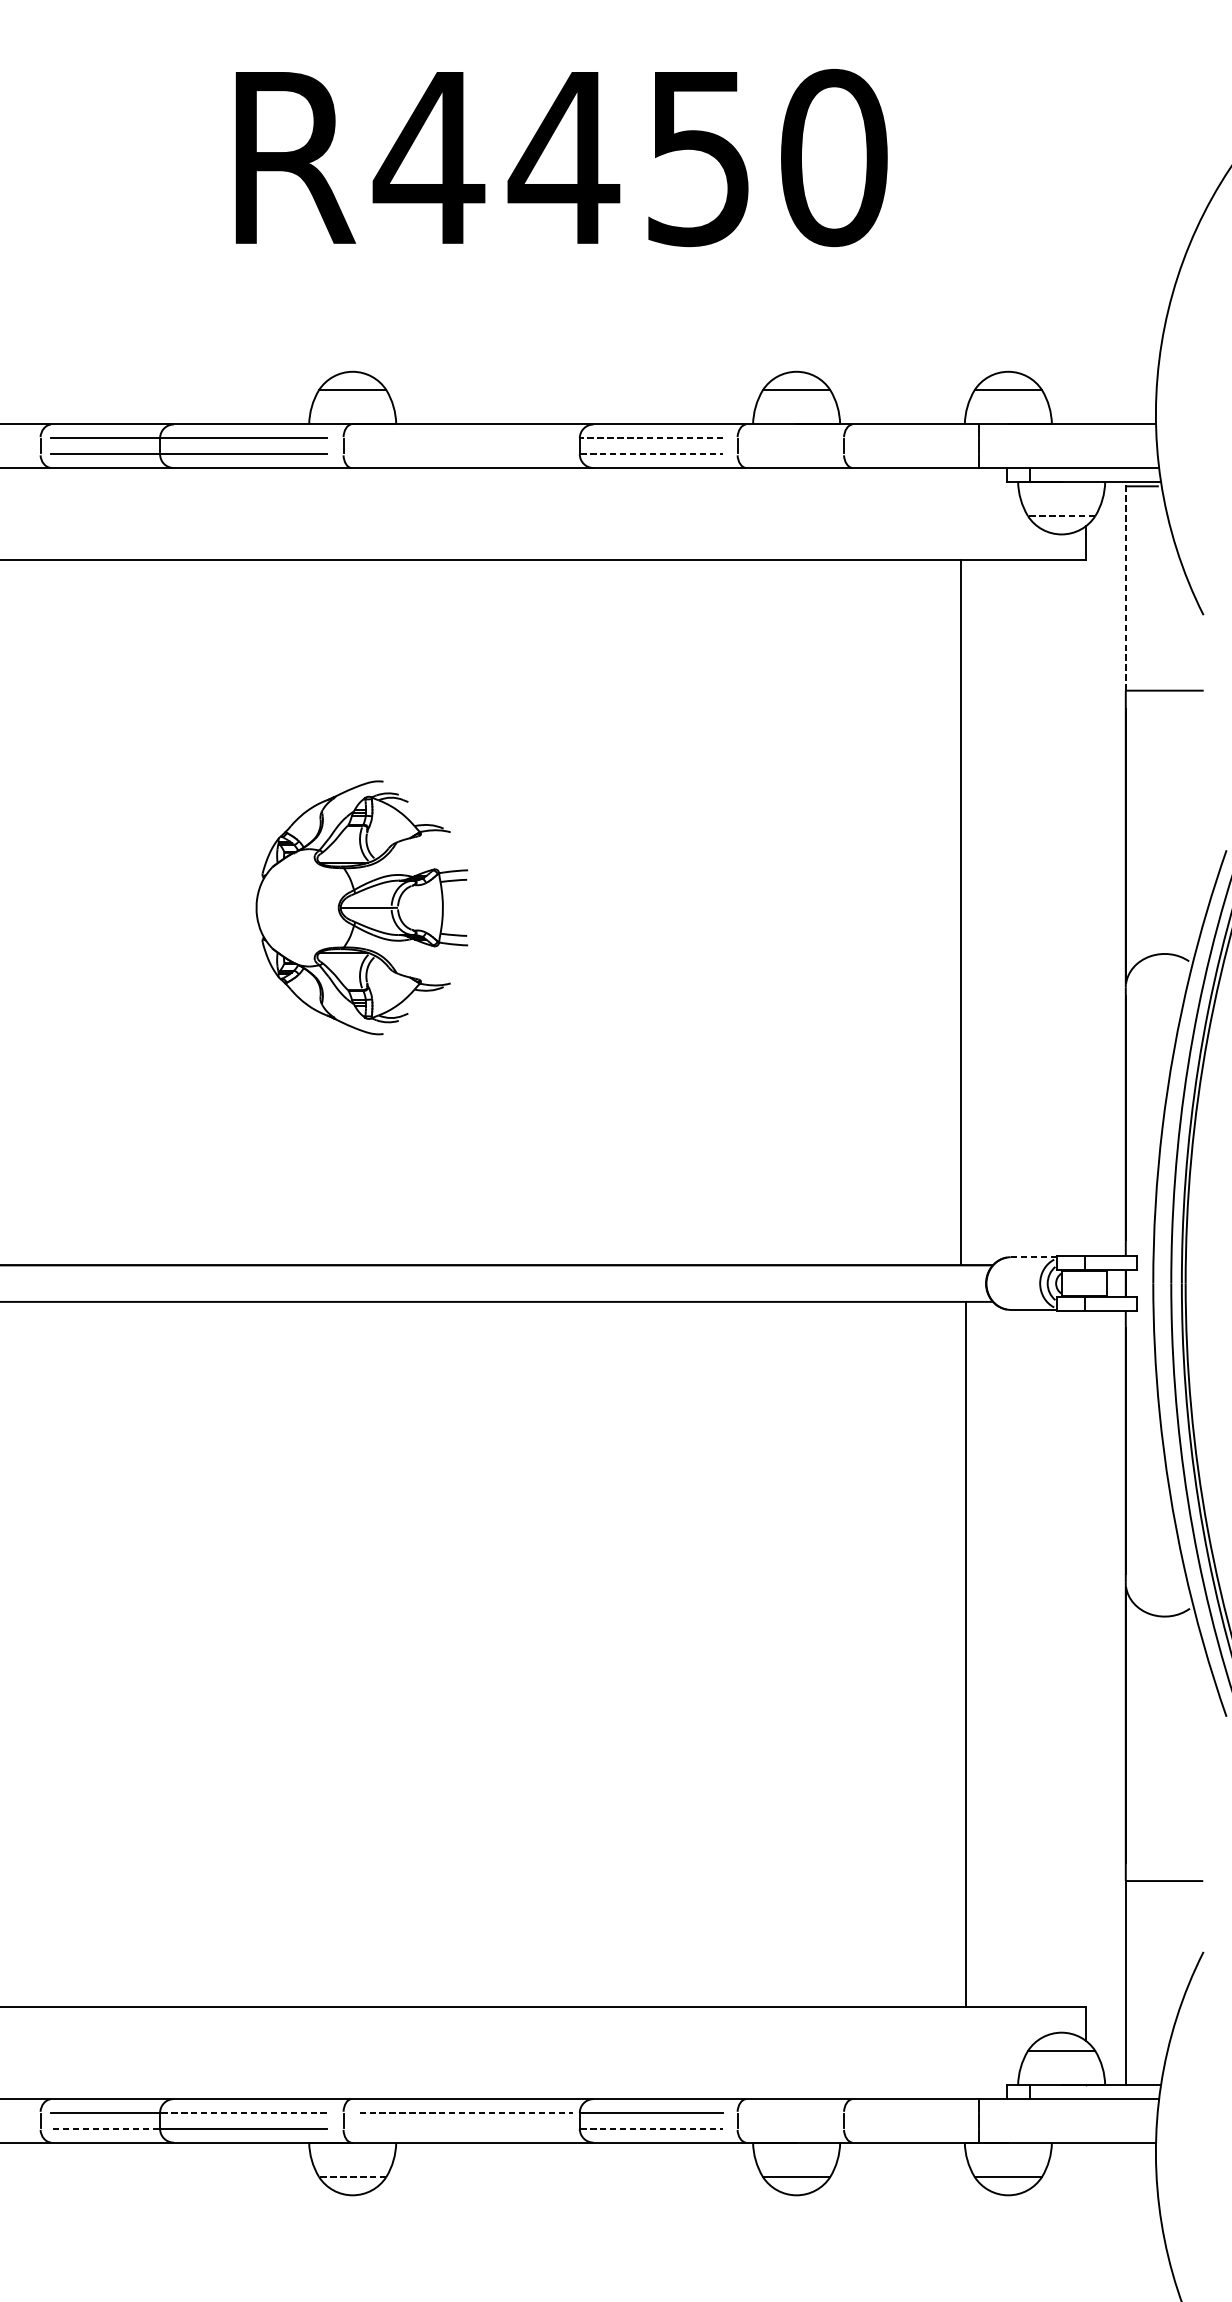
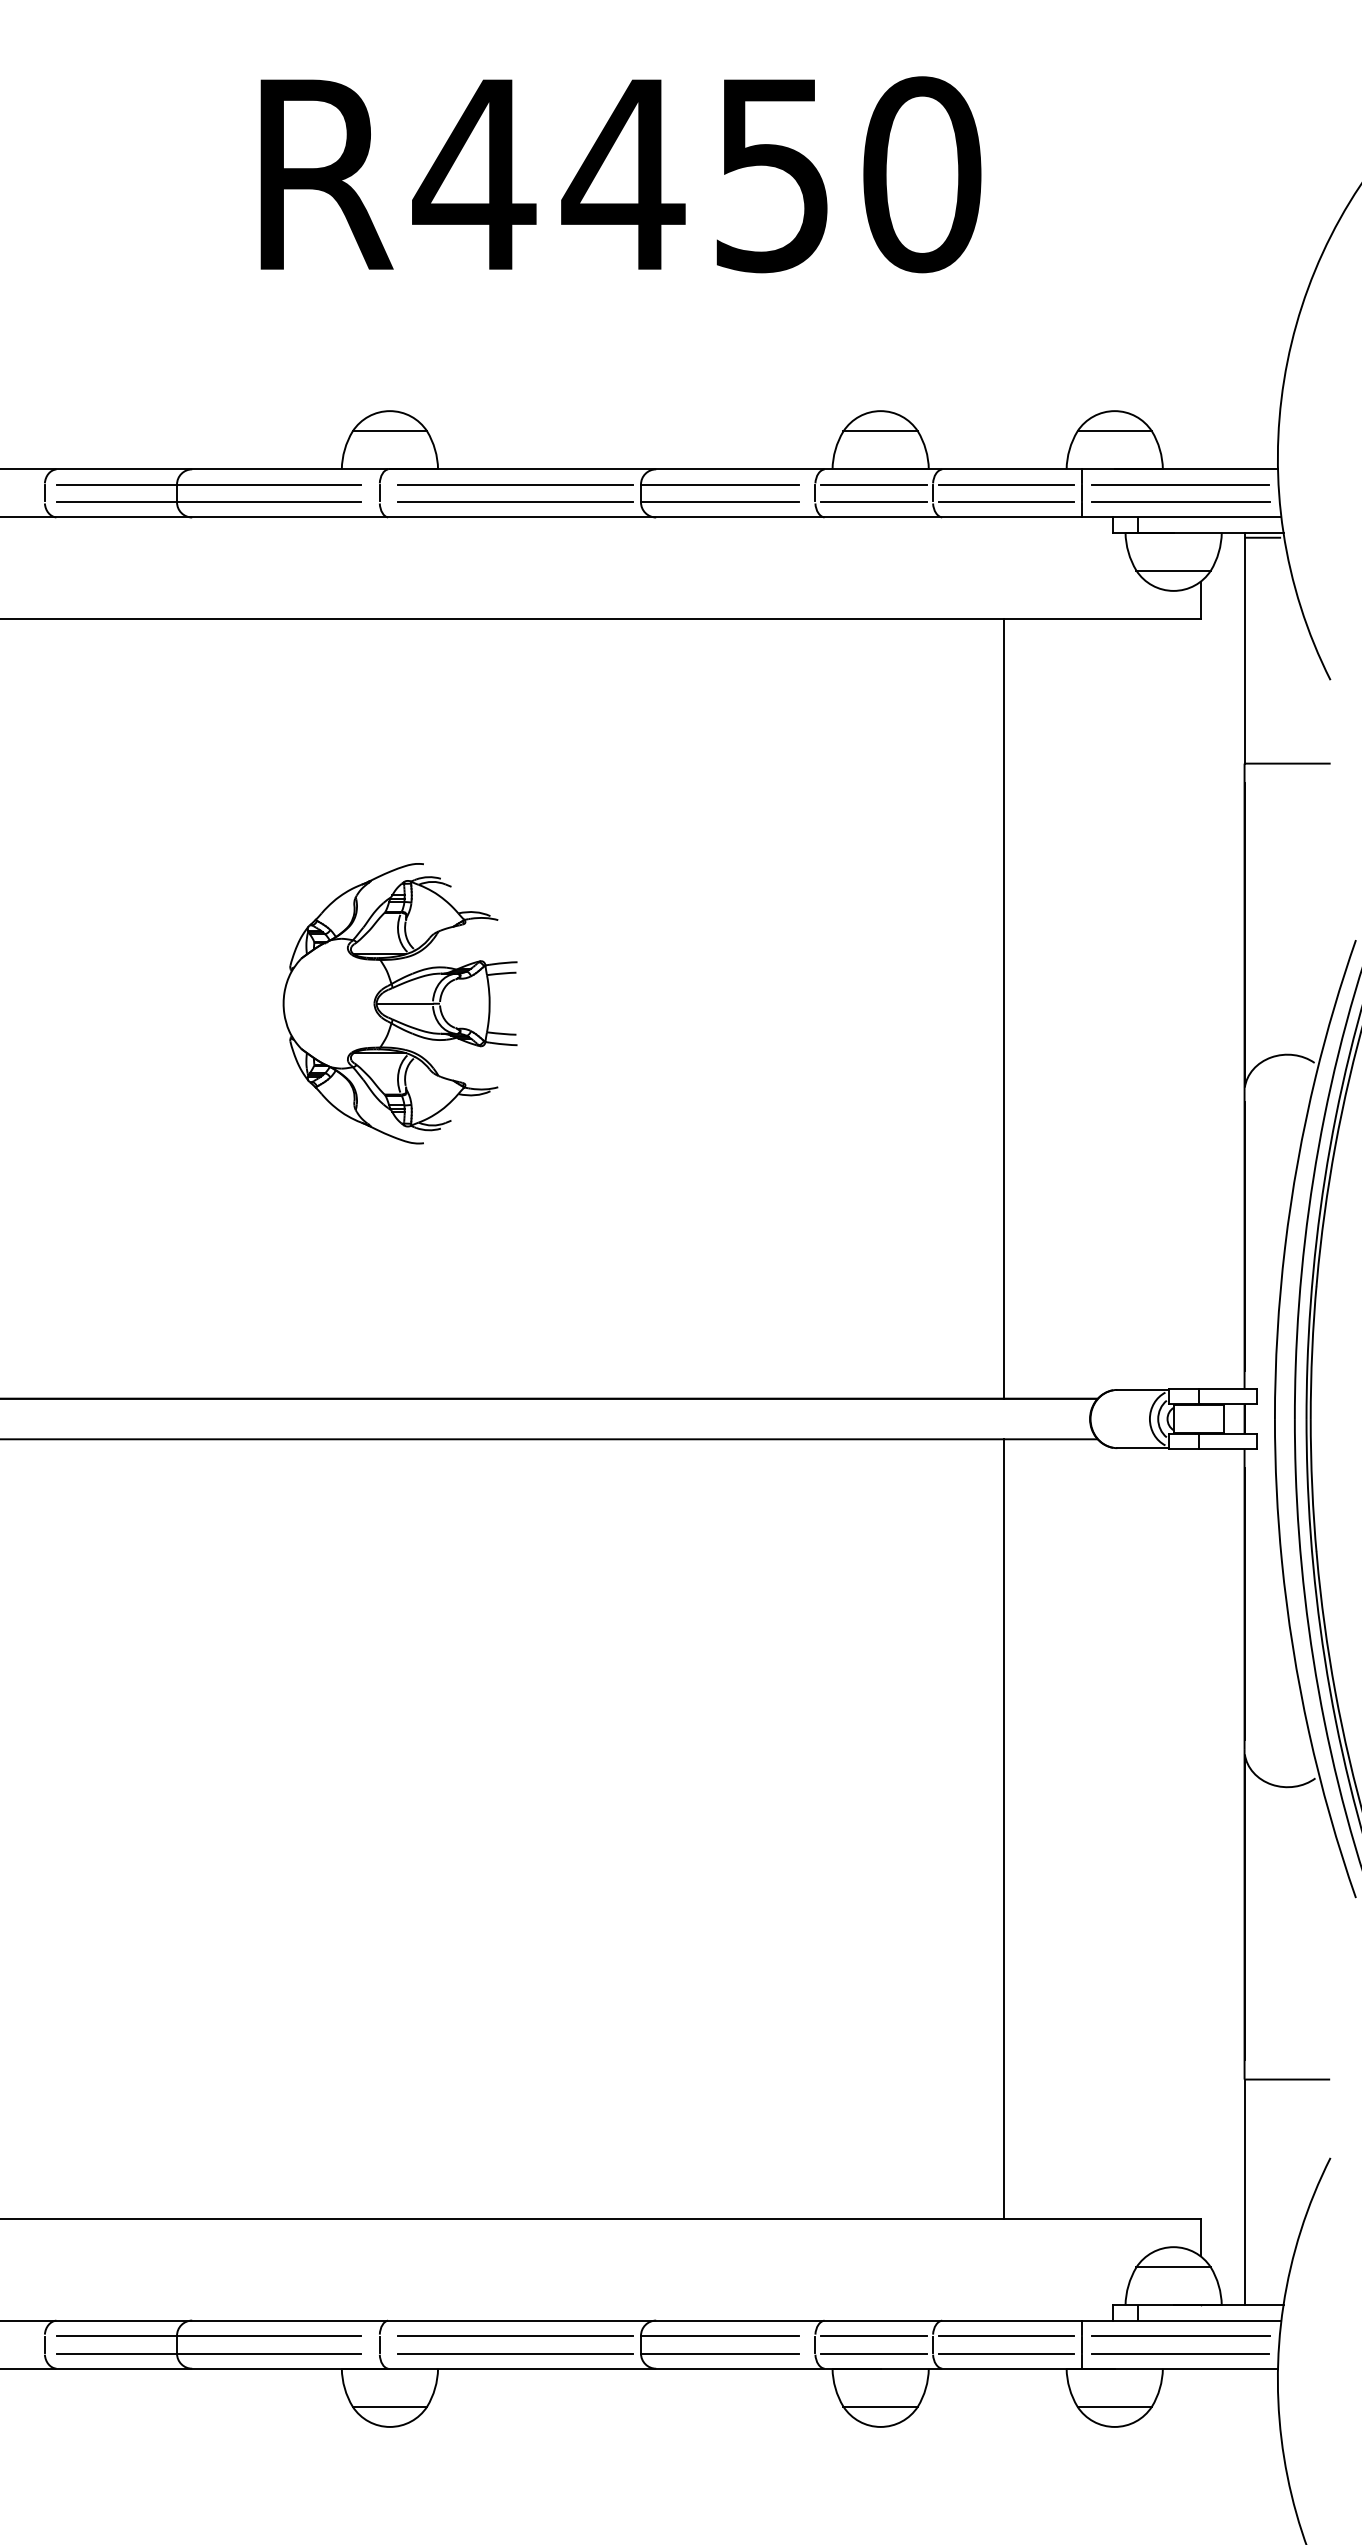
line: (466, 438) -> (515, 484), added
line: (651, 438) -> (720, 484), dashed -> solid
line: (791, 438) -> (874, 484), added
line: (910, 438) -> (1006, 484), added
line: (1067, 438) -> (1180, 484), added
line: (466, 454) -> (515, 502), added
line: (651, 454) -> (720, 502), dashed -> solid
line: (791, 454) -> (874, 502), added
line: (910, 454) -> (1006, 502), added
line: (1067, 454) -> (1180, 502), added
line: (1061, 515) -> (1173, 570), dashed -> solid
line: (1125, 585) -> (1244, 647), dashed -> solid
line: (961, 912) -> (1004, 1008), moved
line: (1033, 1256) -> (1142, 1389), dashed -> solid
line: (966, 1654) -> (1004, 1829), moved
line: (243, 2112) -> (269, 2335), dashed -> solid
line: (466, 2112) -> (515, 2335), dashed -> solid
line: (791, 2112) -> (874, 2335), added
line: (910, 2112) -> (1006, 2335), added
line: (1067, 2112) -> (1180, 2335), added
line: (105, 2128) -> (116, 2353), dashed -> solid
line: (466, 2128) -> (515, 2353), added
line: (651, 2128) -> (720, 2353), dashed -> solid
line: (791, 2128) -> (874, 2353), added
line: (910, 2128) -> (1006, 2353), added
line: (1067, 2128) -> (1180, 2353), added
line: (352, 2176) -> (389, 2406), dashed -> solid

